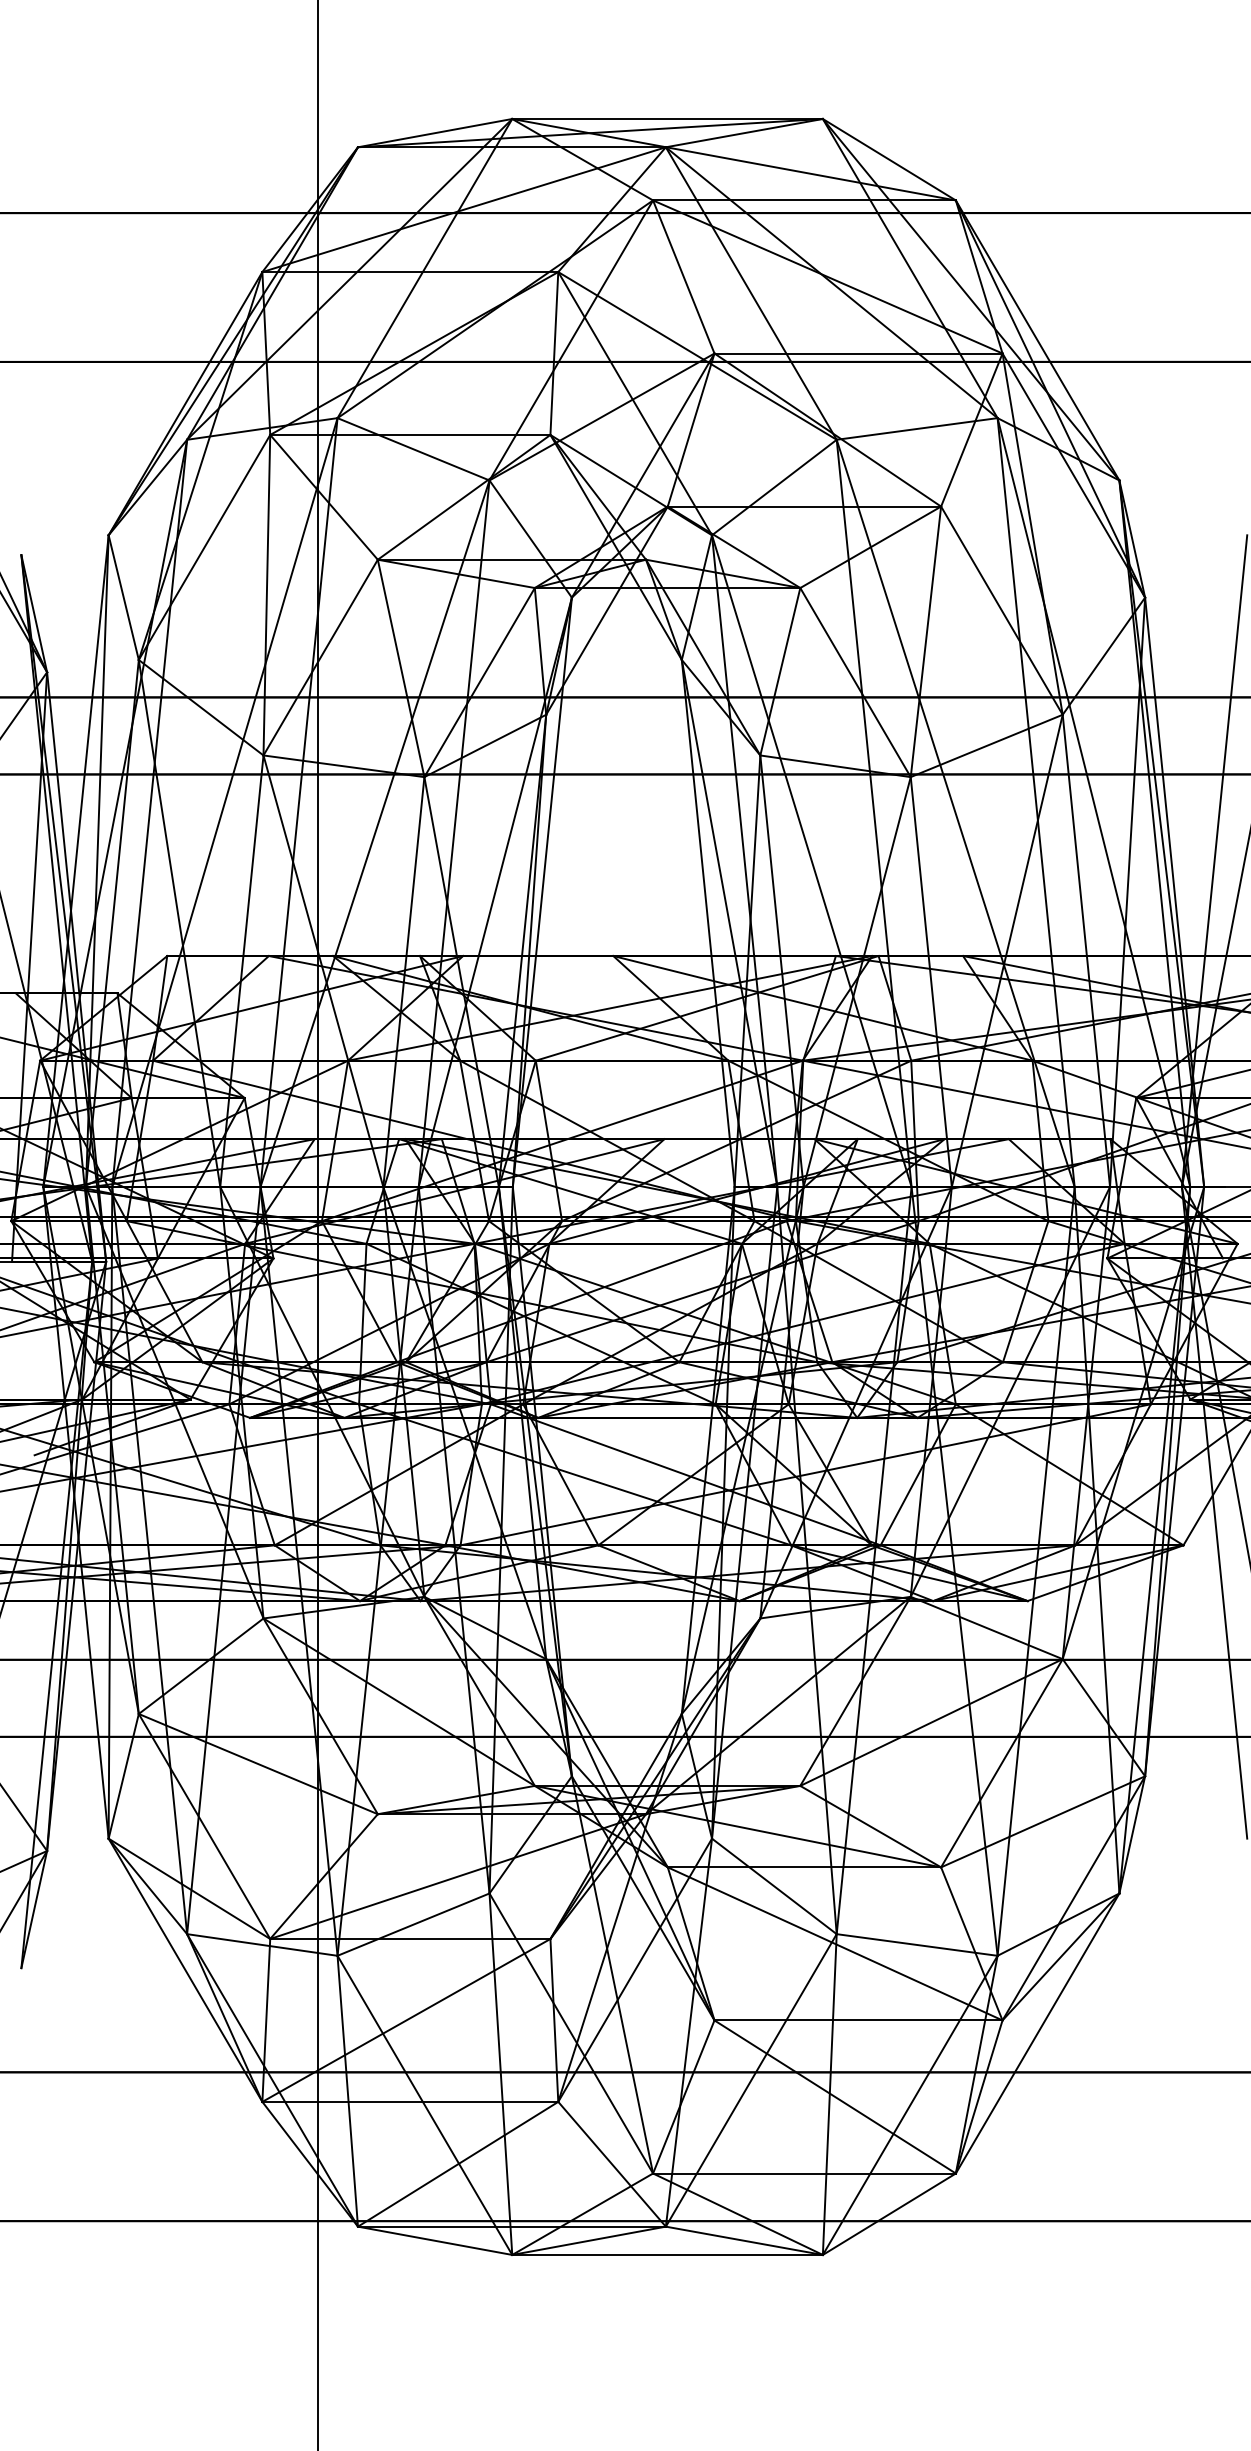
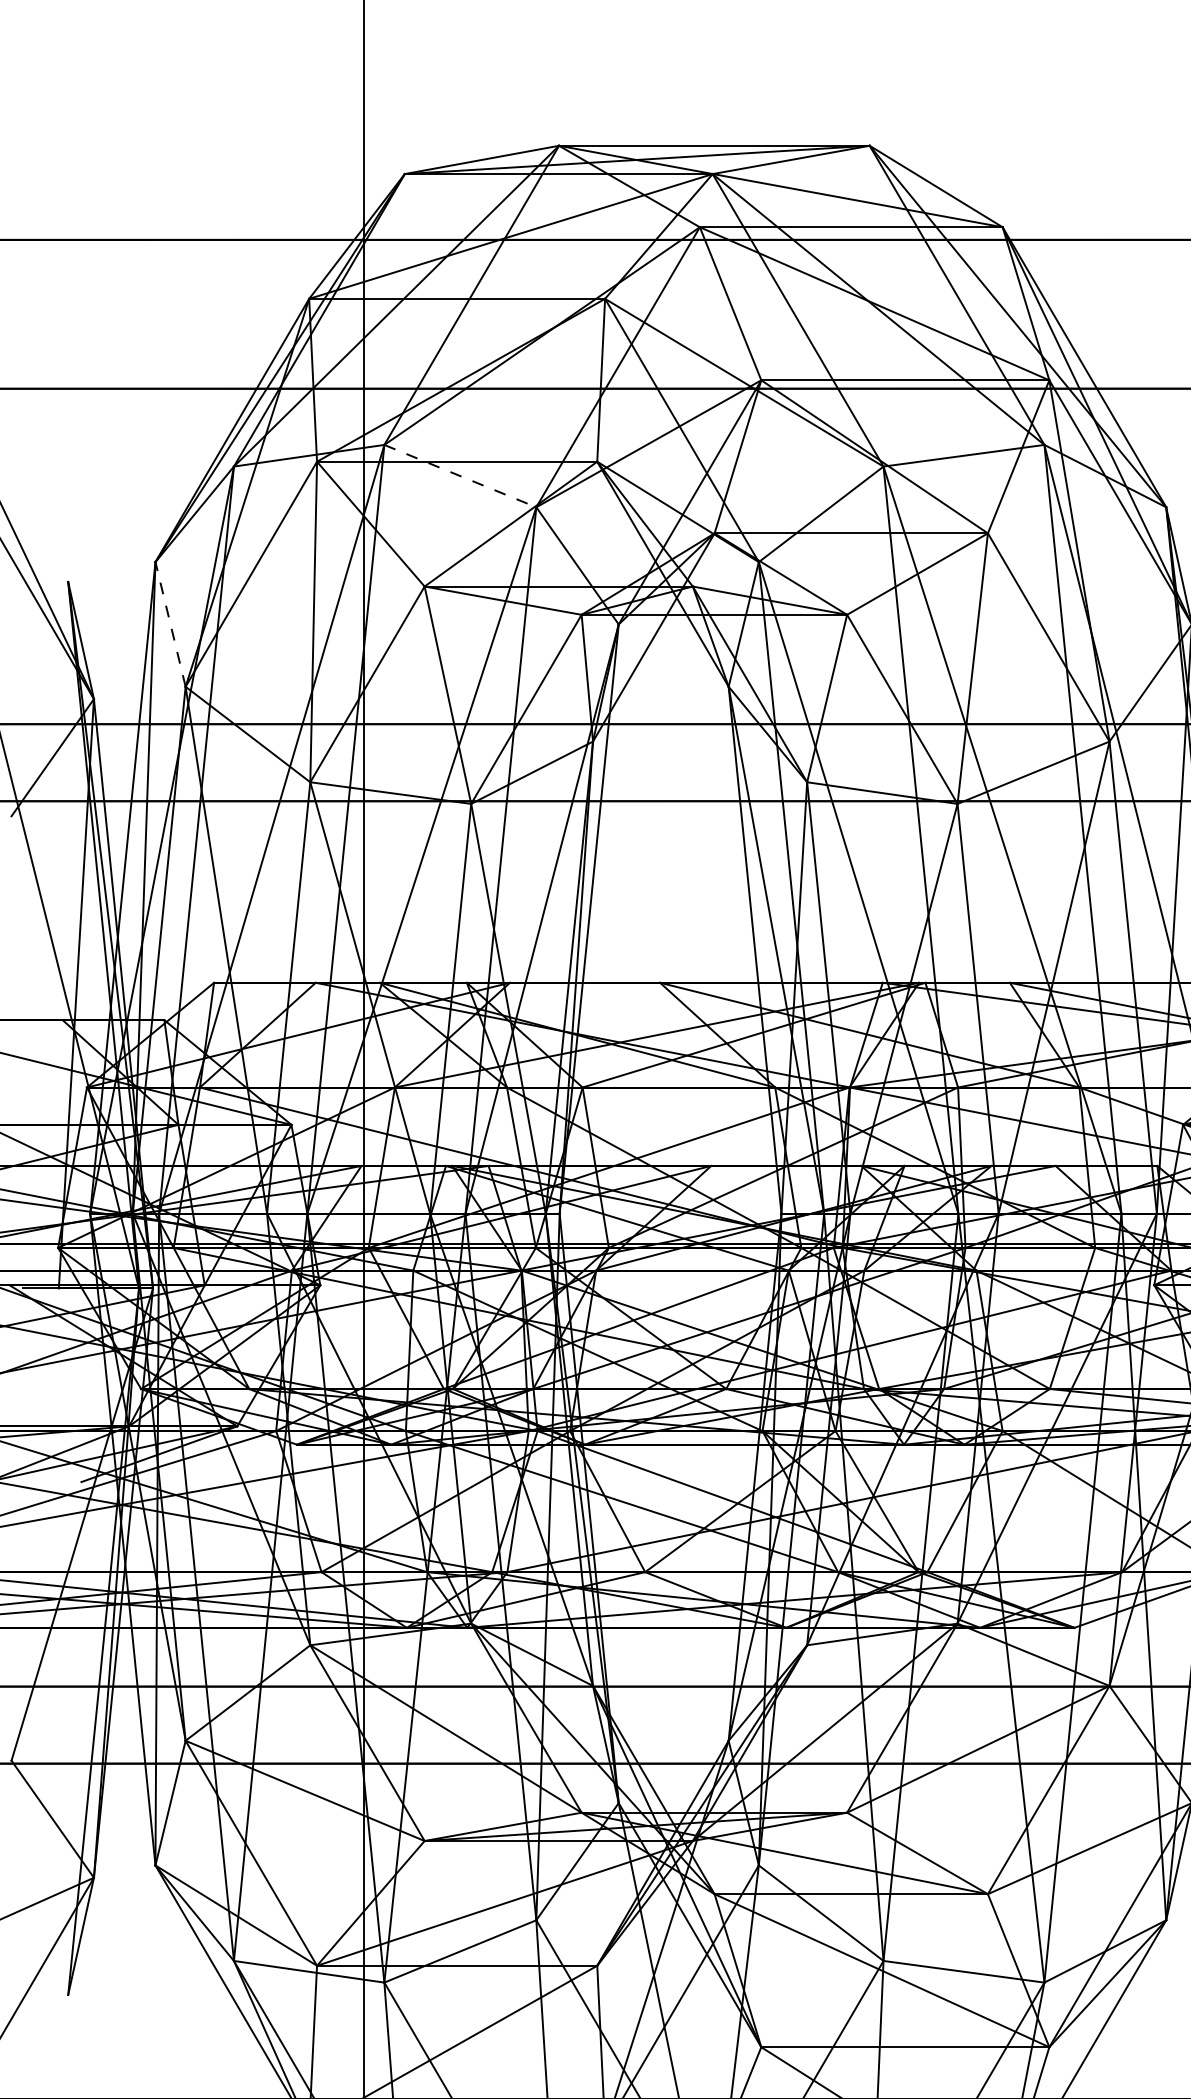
line: (414, 449) -> (461, 476), solid -> dashed
line: (123, 597) -> (170, 624), solid -> dashed

